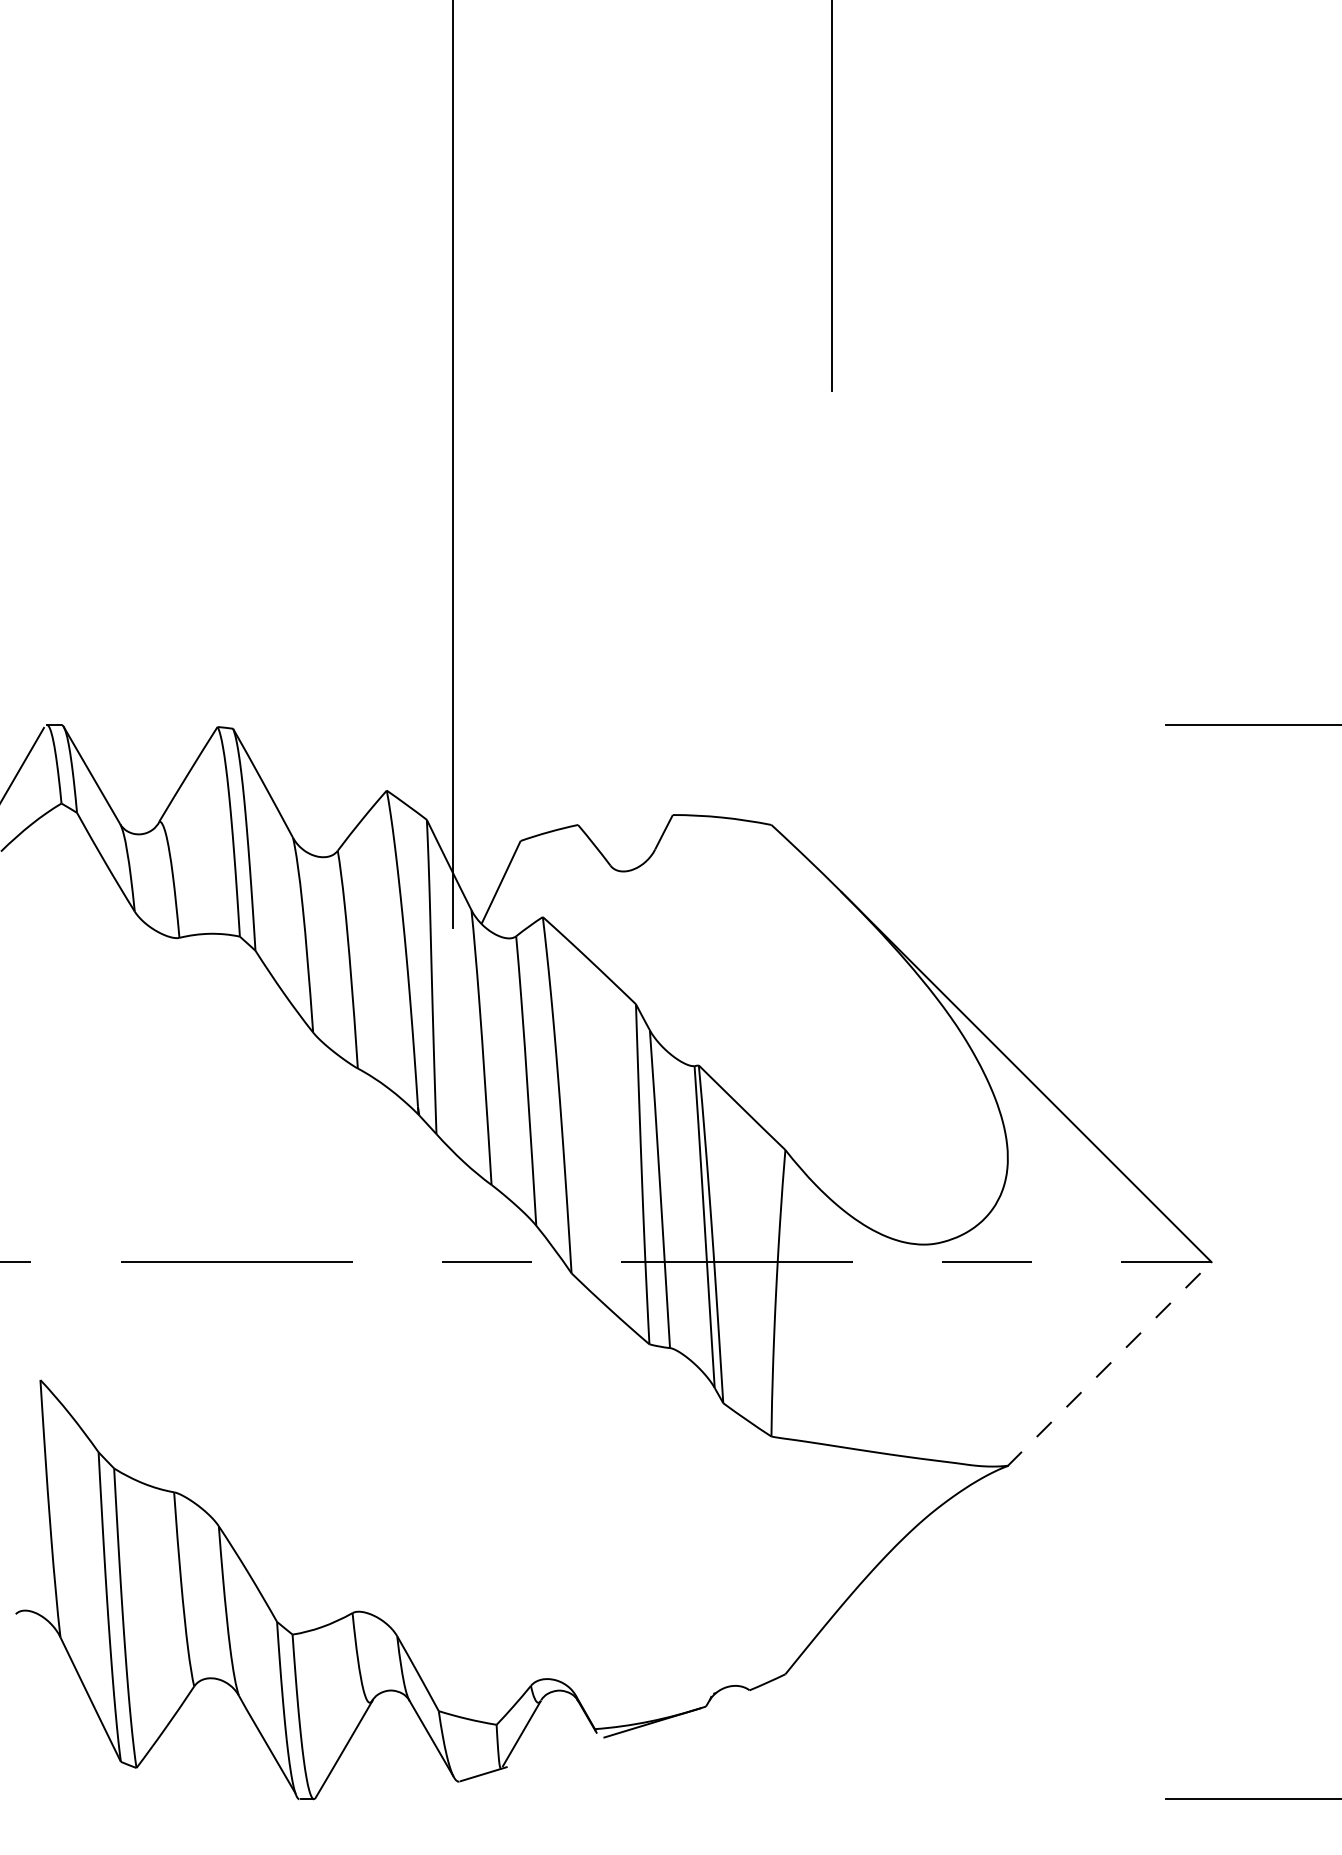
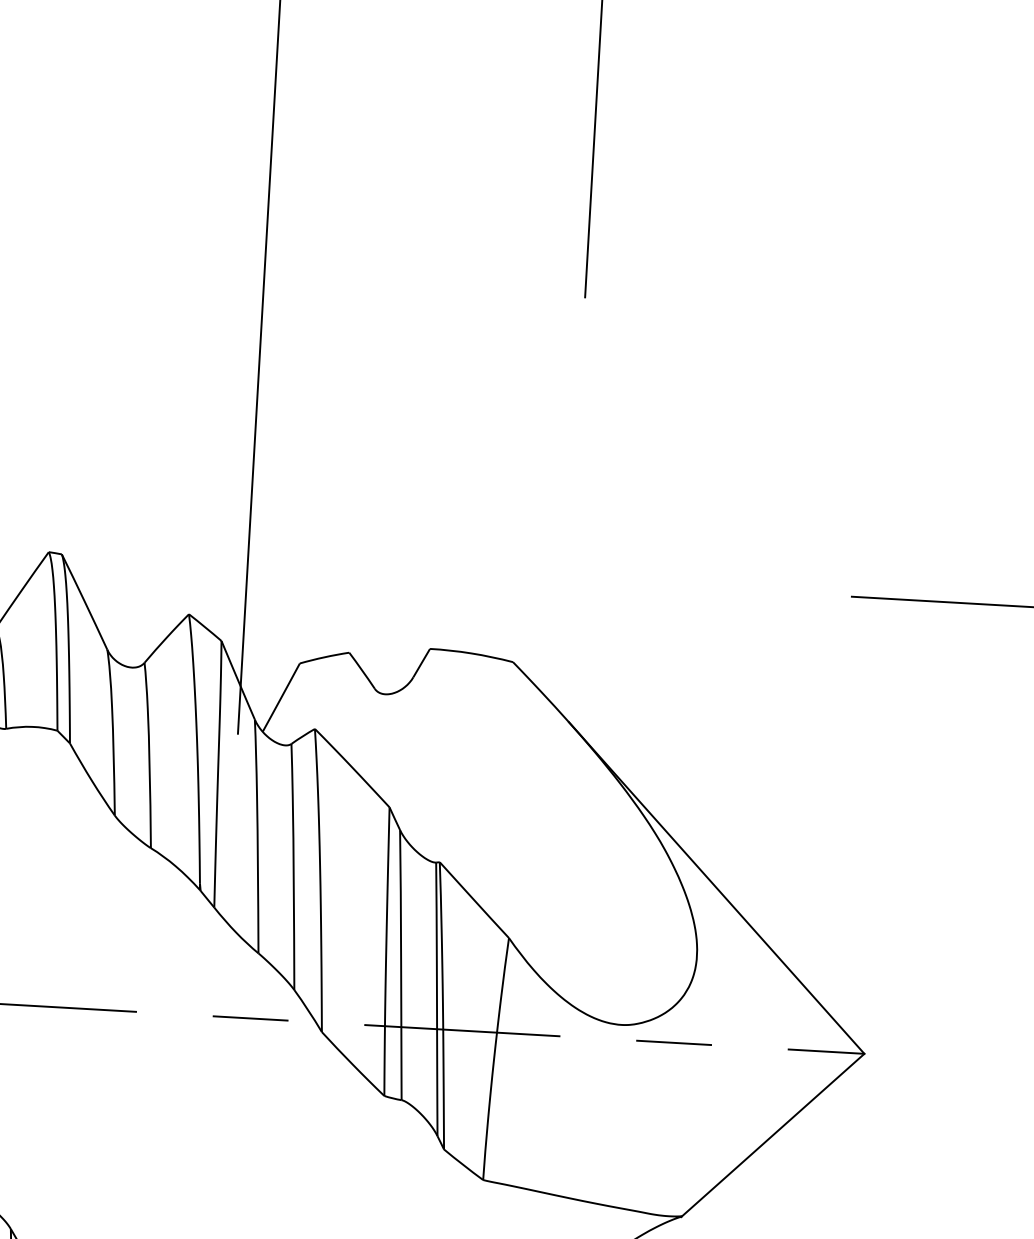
line: (1109, 1364) -> (772, 1135), dashed -> solid

